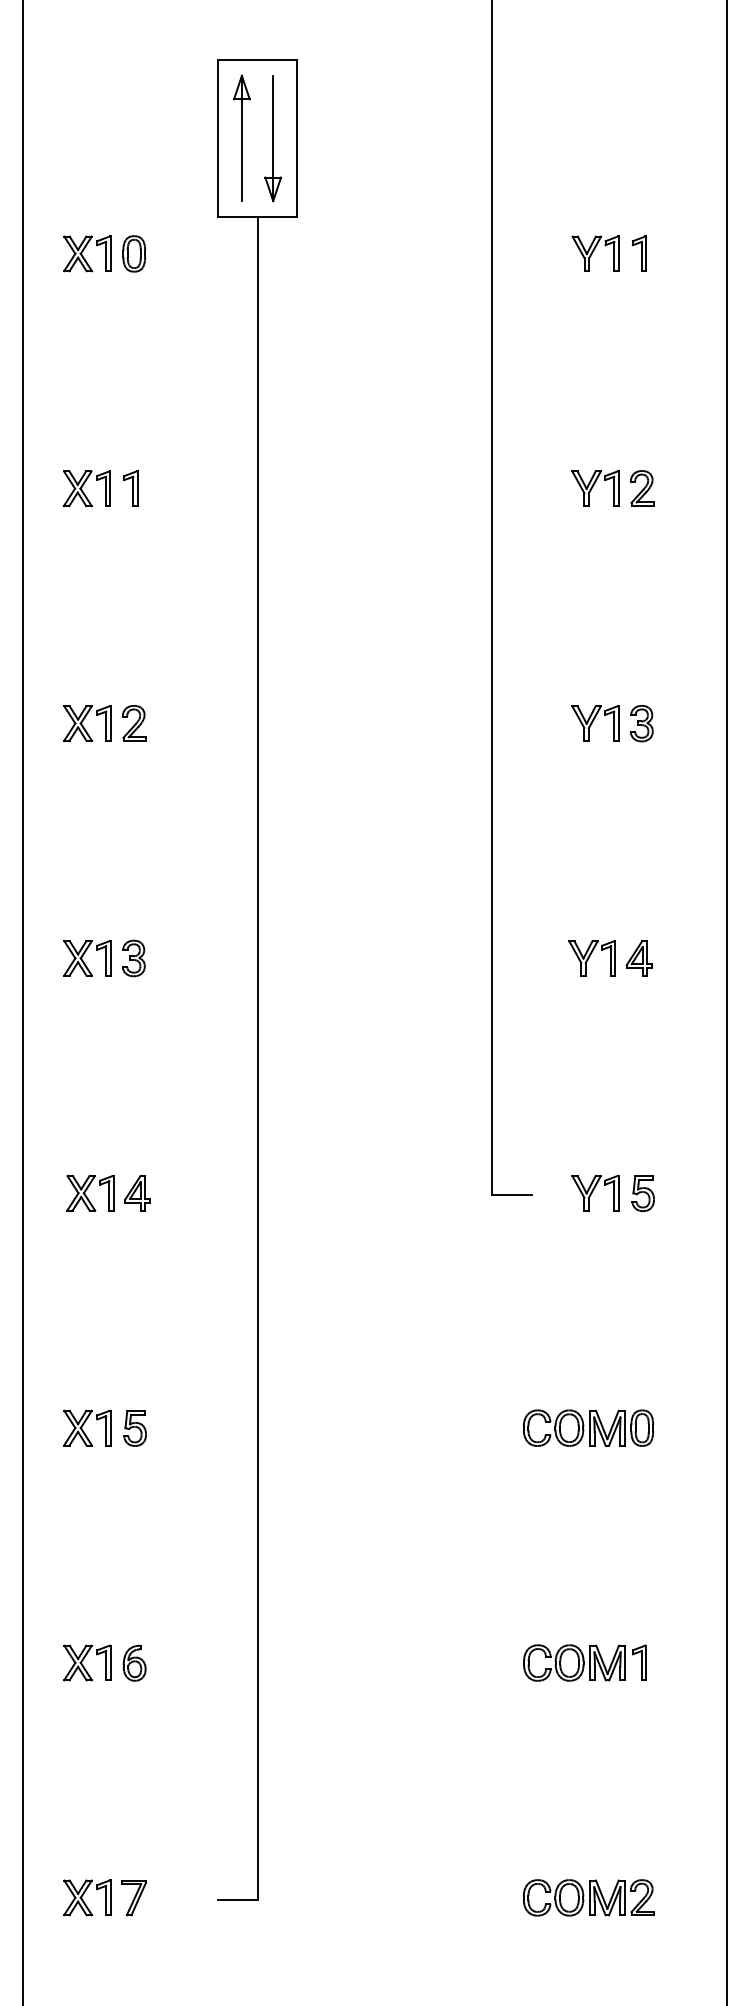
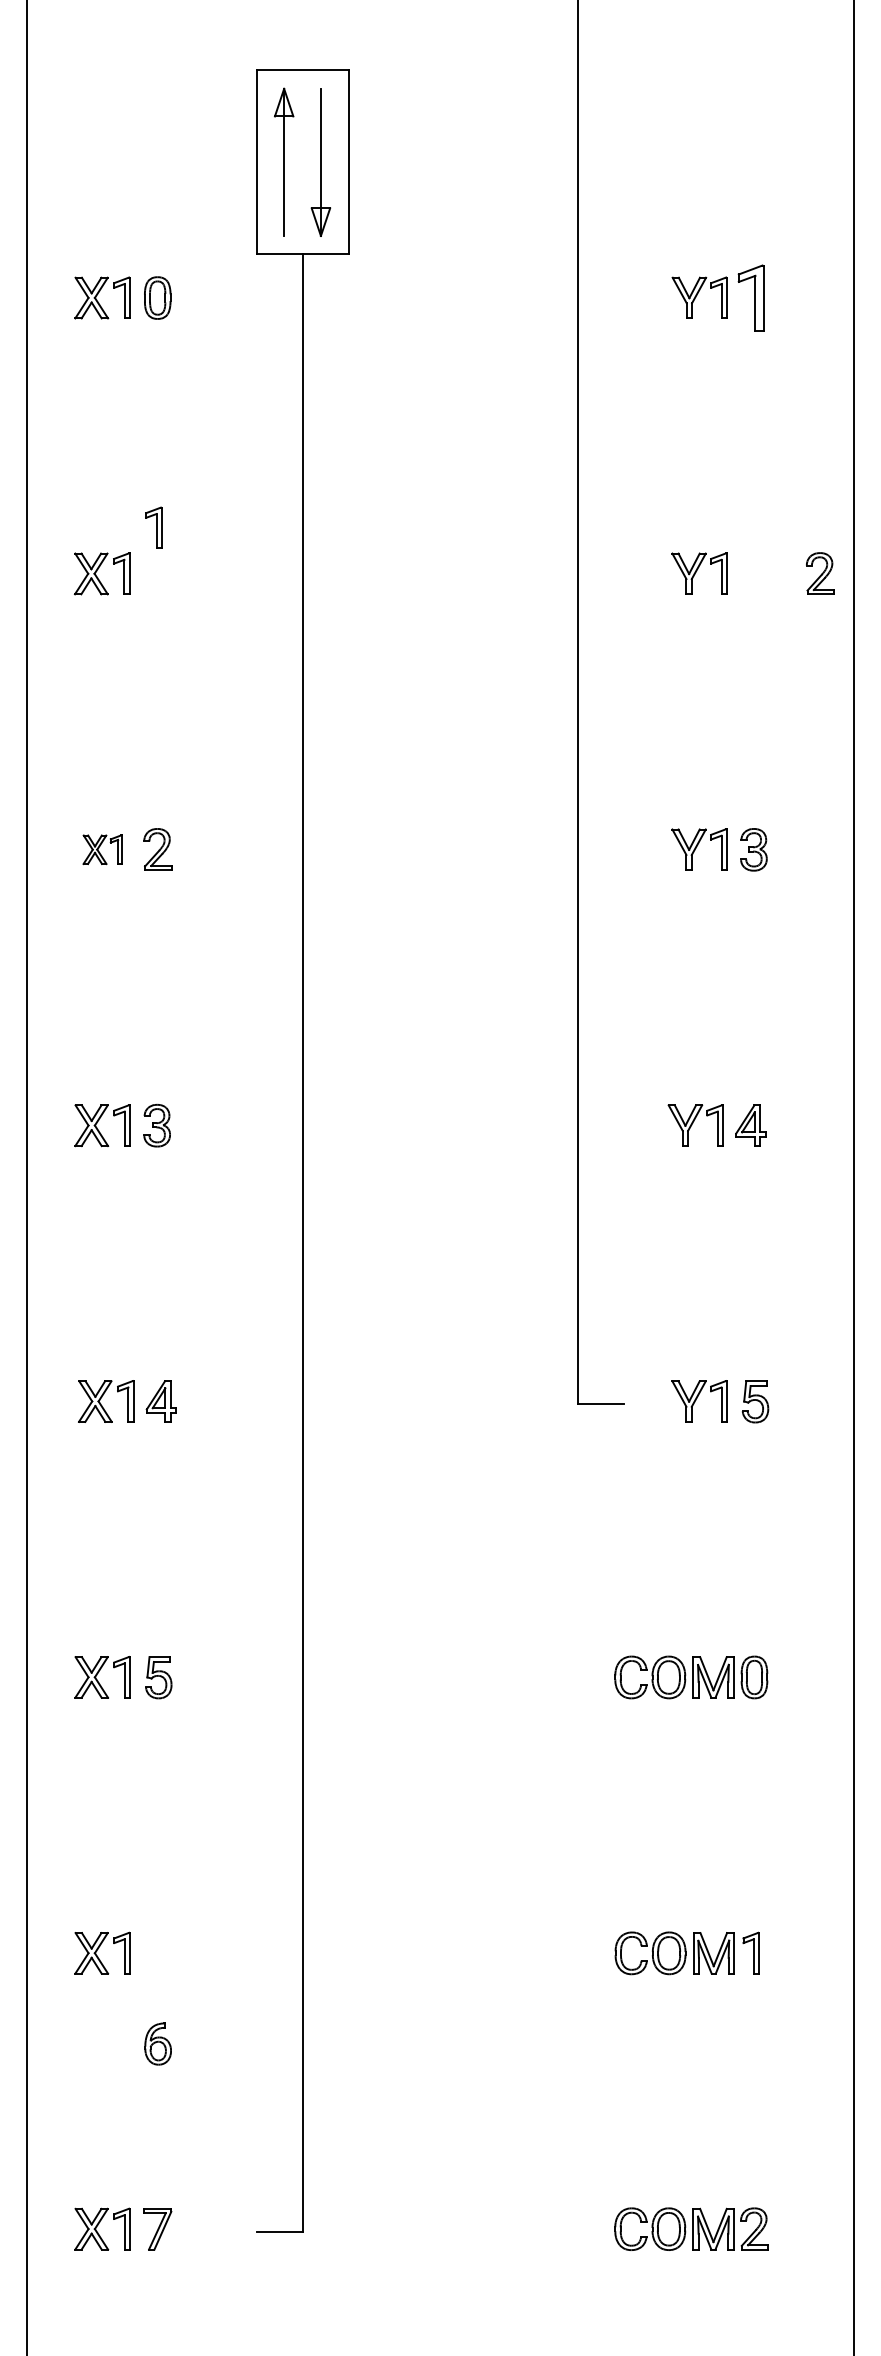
part: (639, 253) -> (751, 297), size x1.6
part: (130, 488) -> (153, 527), moved
part: (642, 488) -> (820, 573), moved
part: (87, 723) -> (102, 849), size x0.7
part: (134, 1662) -> (157, 2043), moved

